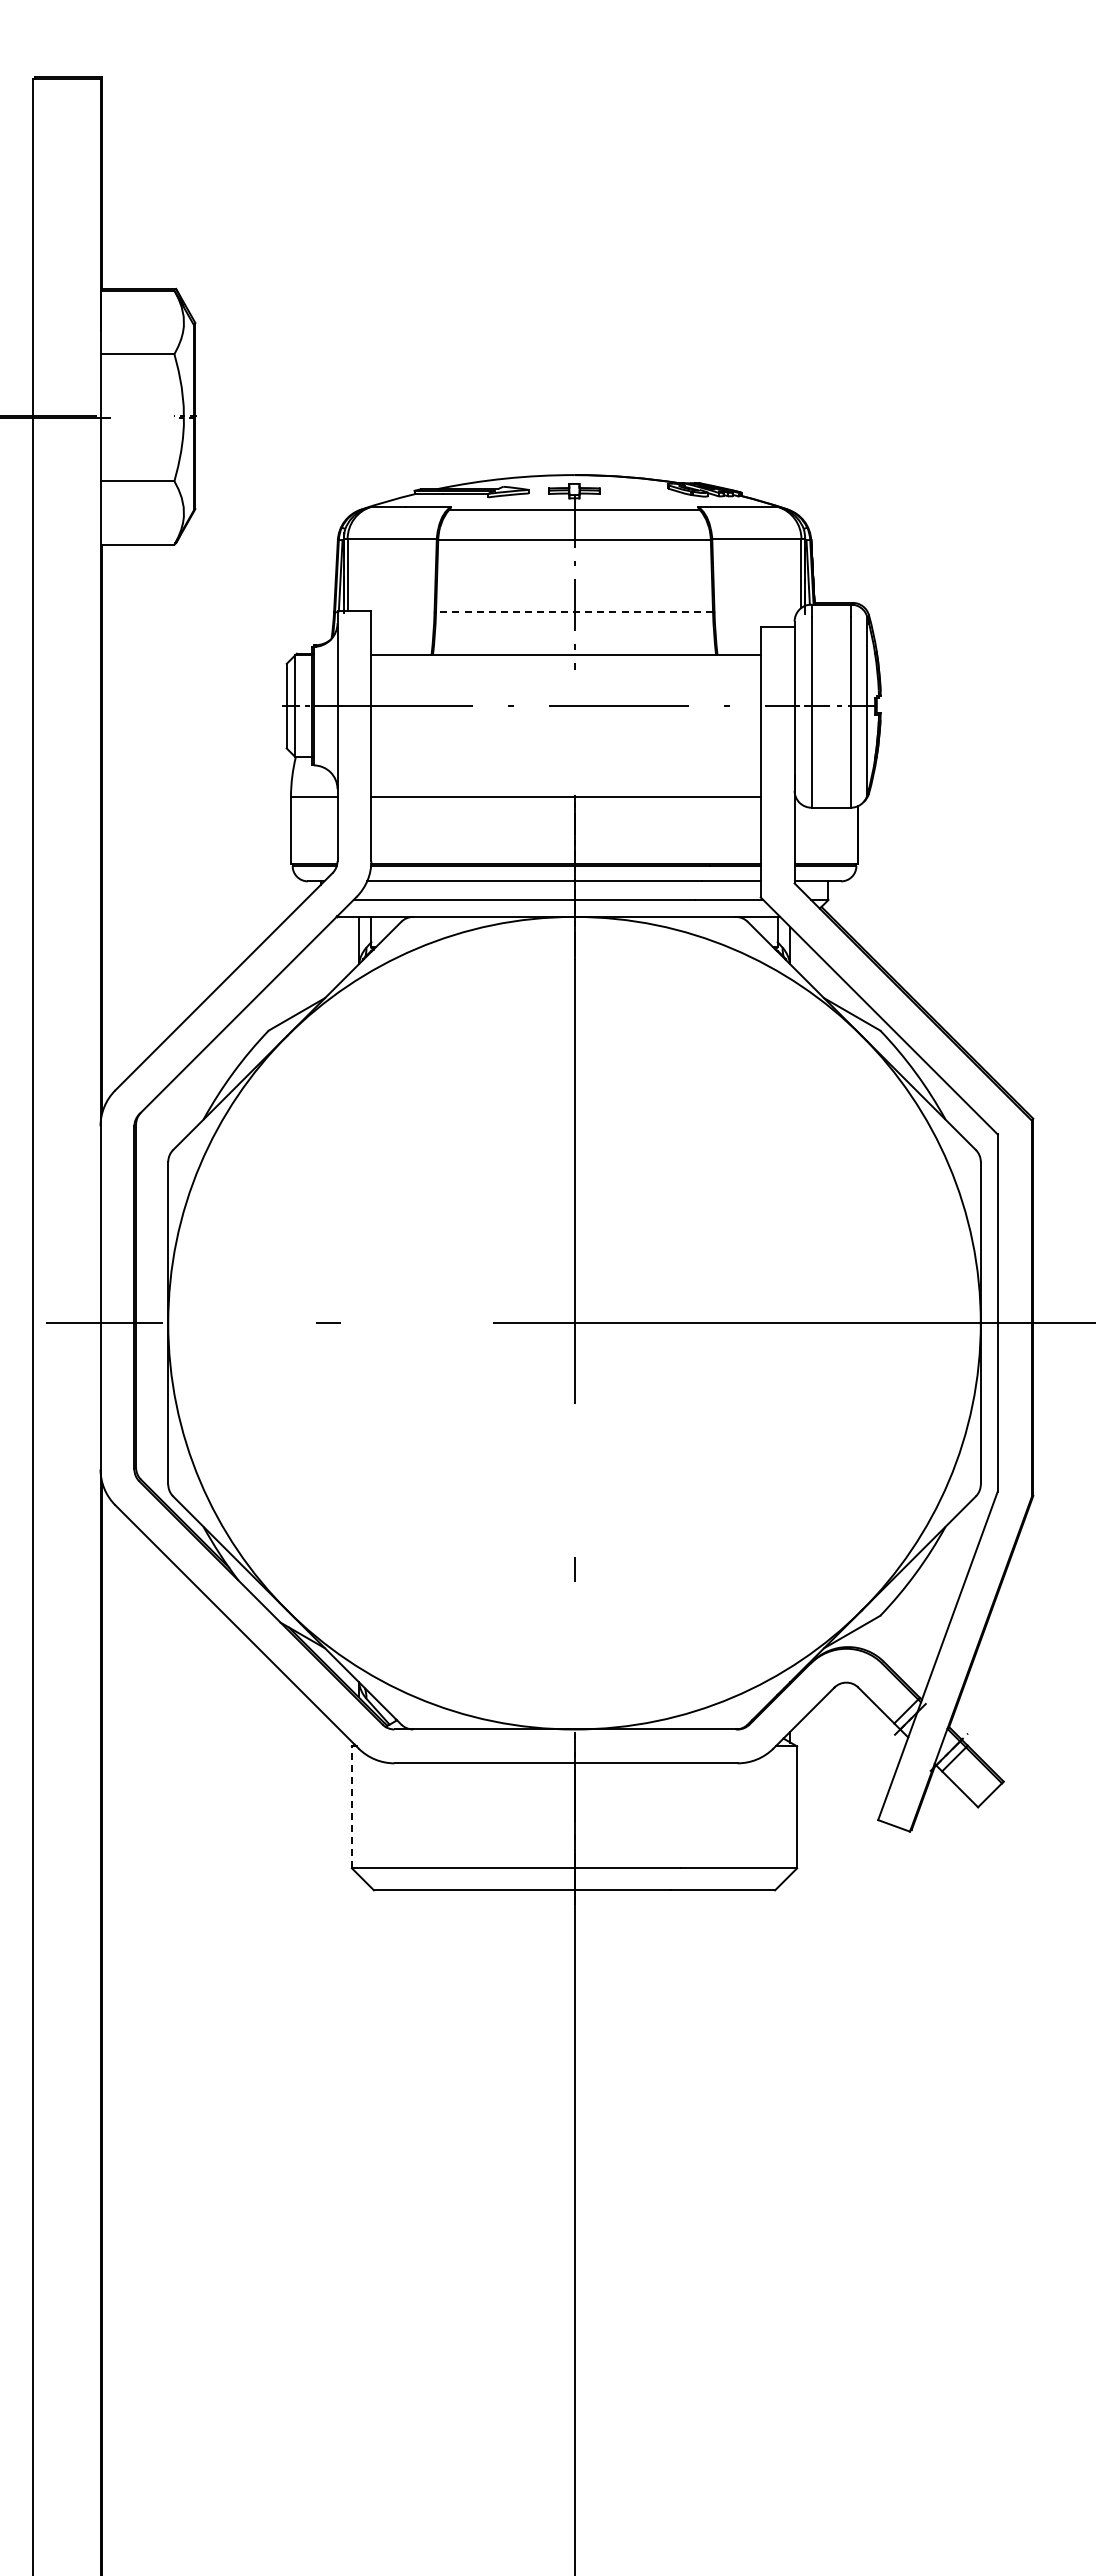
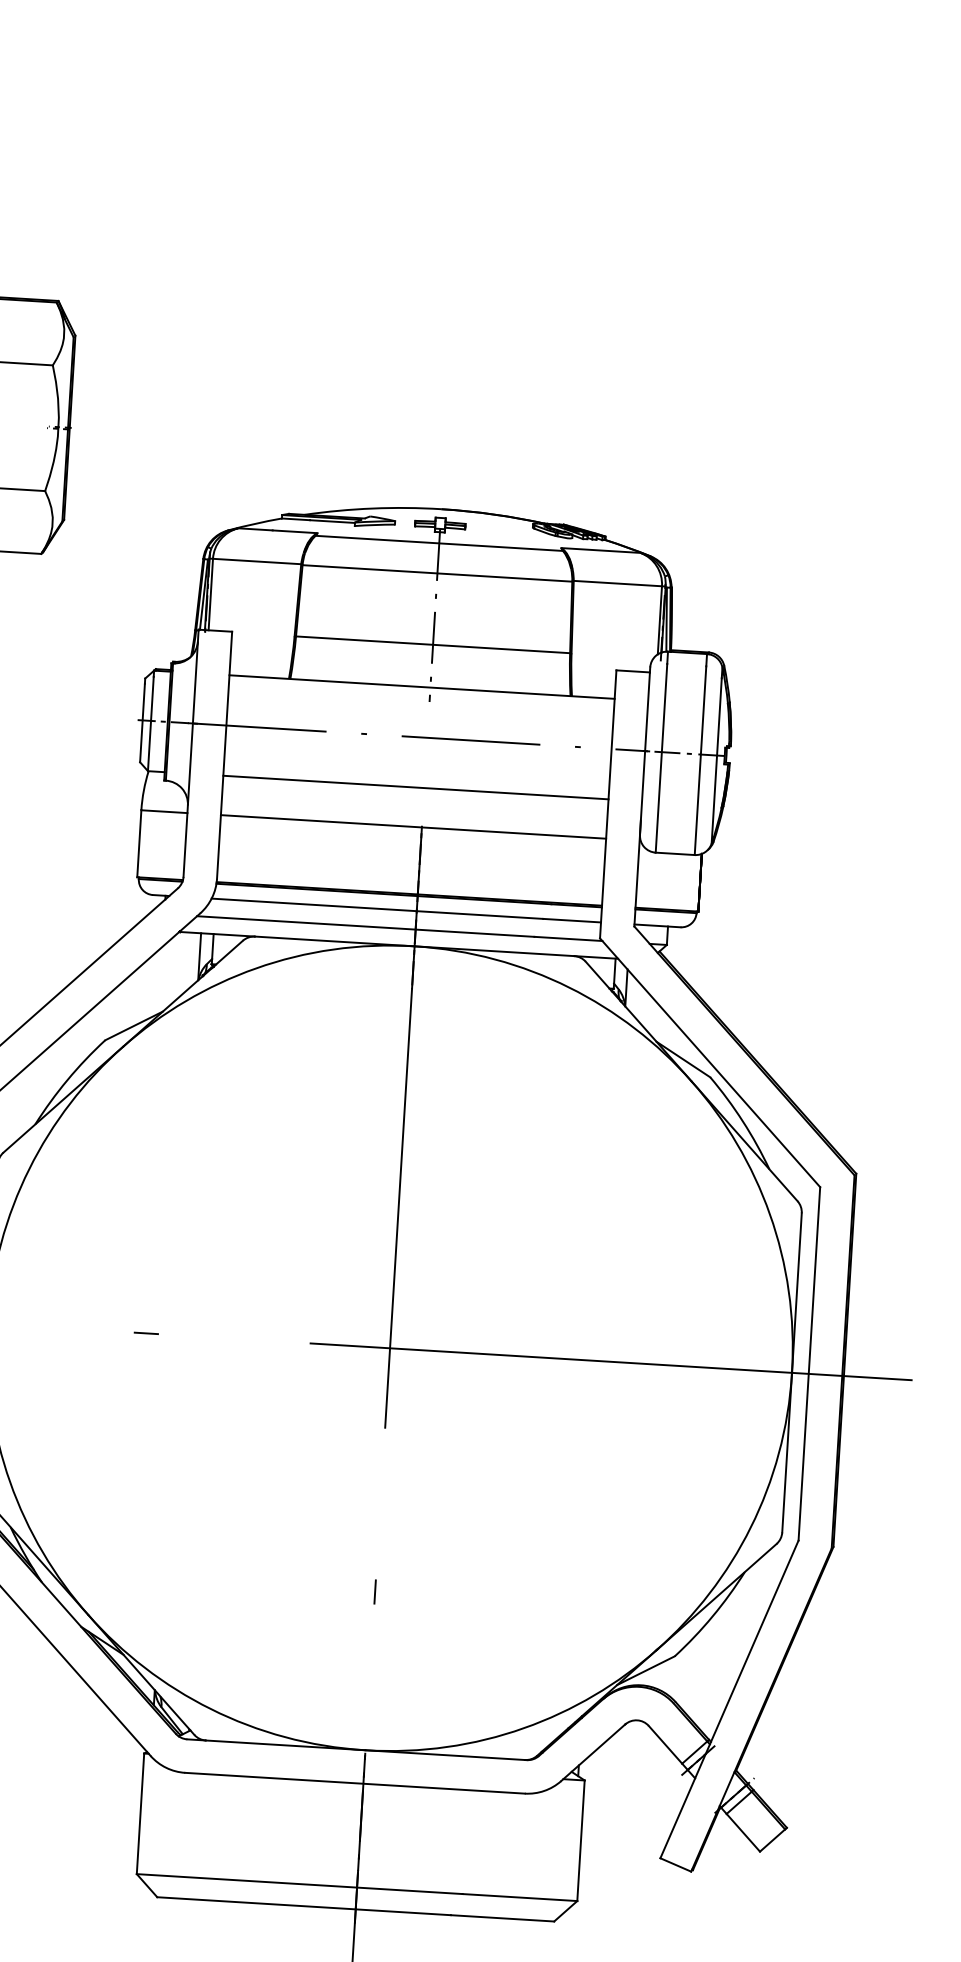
line: (574, 612) -> (433, 645), dashed -> solid
line: (565, 756) -> (415, 787), added
line: (351, 1807) -> (140, 1813), dashed -> solid

